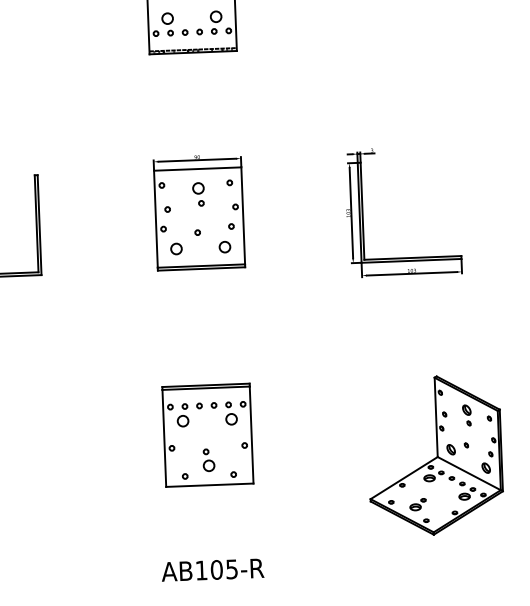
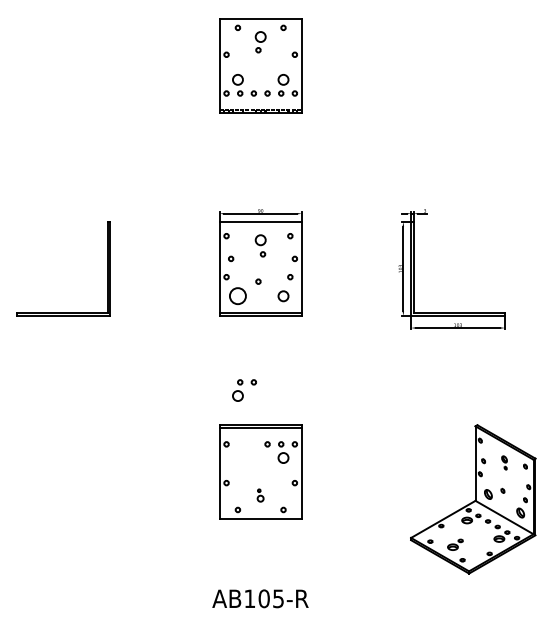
circle: (176, 249) -> (237, 296), size x1.6
part: (189, 415) -> (244, 390), moved
part: (466, 415) -> (504, 462), size x0.7
part: (208, 460) -> (260, 495), size x0.6

